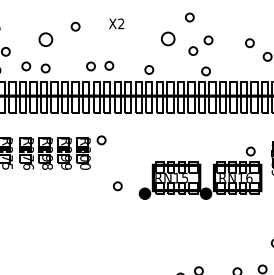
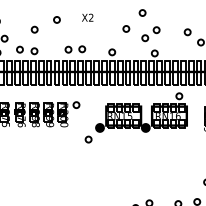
circle: (167, 38) -> (125, 28), size x0.62
circle: (45, 39) -> (34, 29), size x0.62
part: (200, 172) -> (141, 112), moved

